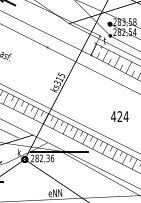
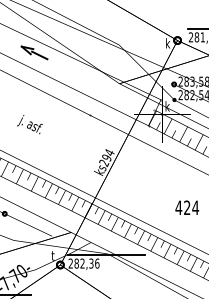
text: (105, 40) -> (167, 106), t -> k
text: (59, 78) -> (106, 157), ks315 -> ks294
text: (19, 152) -> (53, 255), k -> t

